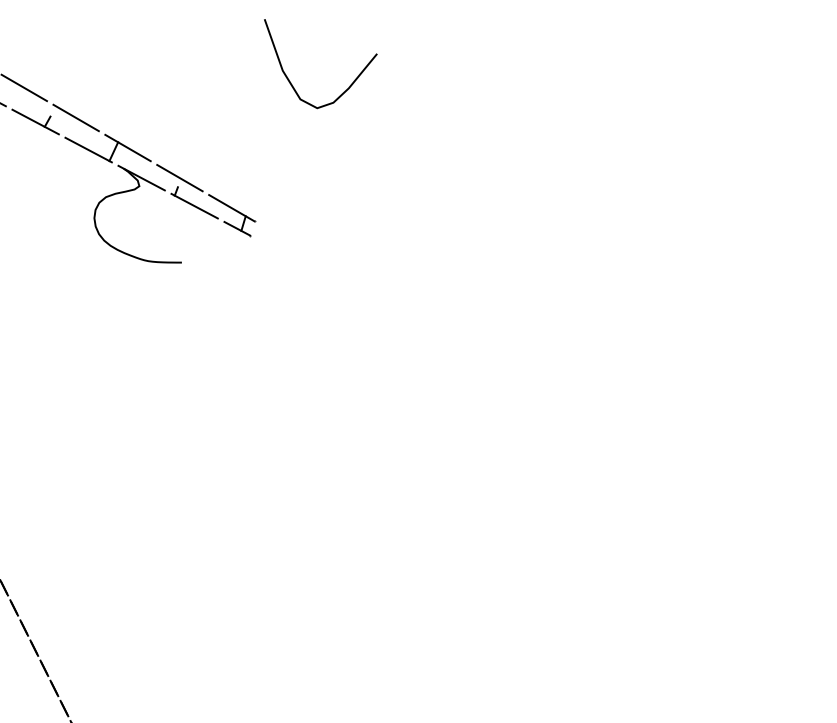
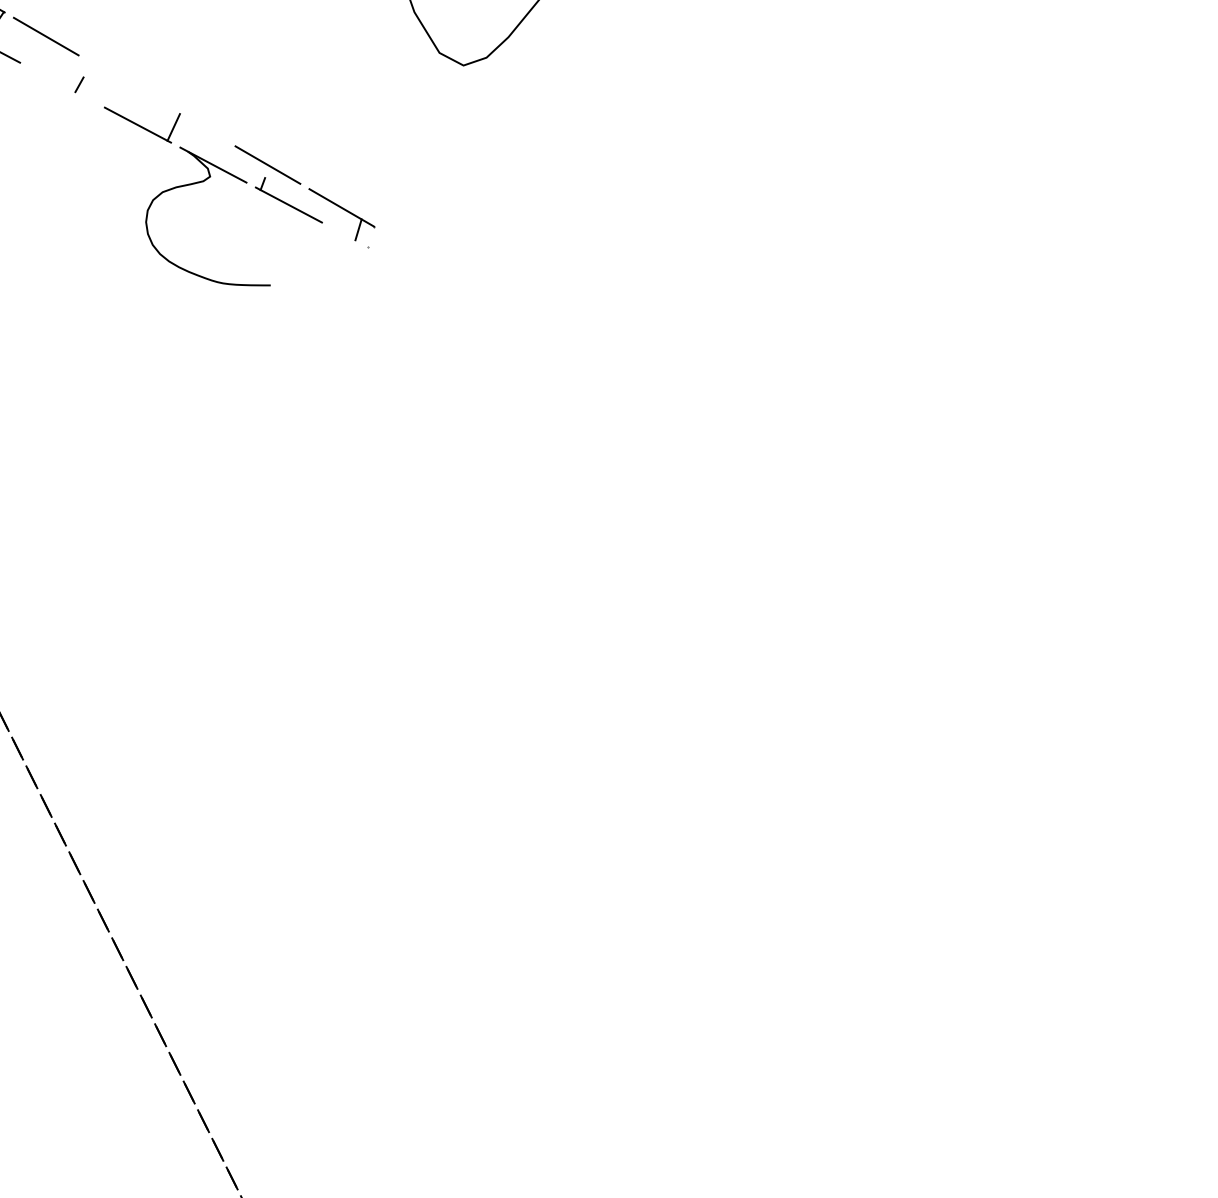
line: (75, 118) -> (119, 79), removed
line: (35, 121) -> (62, 84), removed
line: (127, 147) -> (193, 121), removed
line: (237, 228) -> (349, 236), removed

